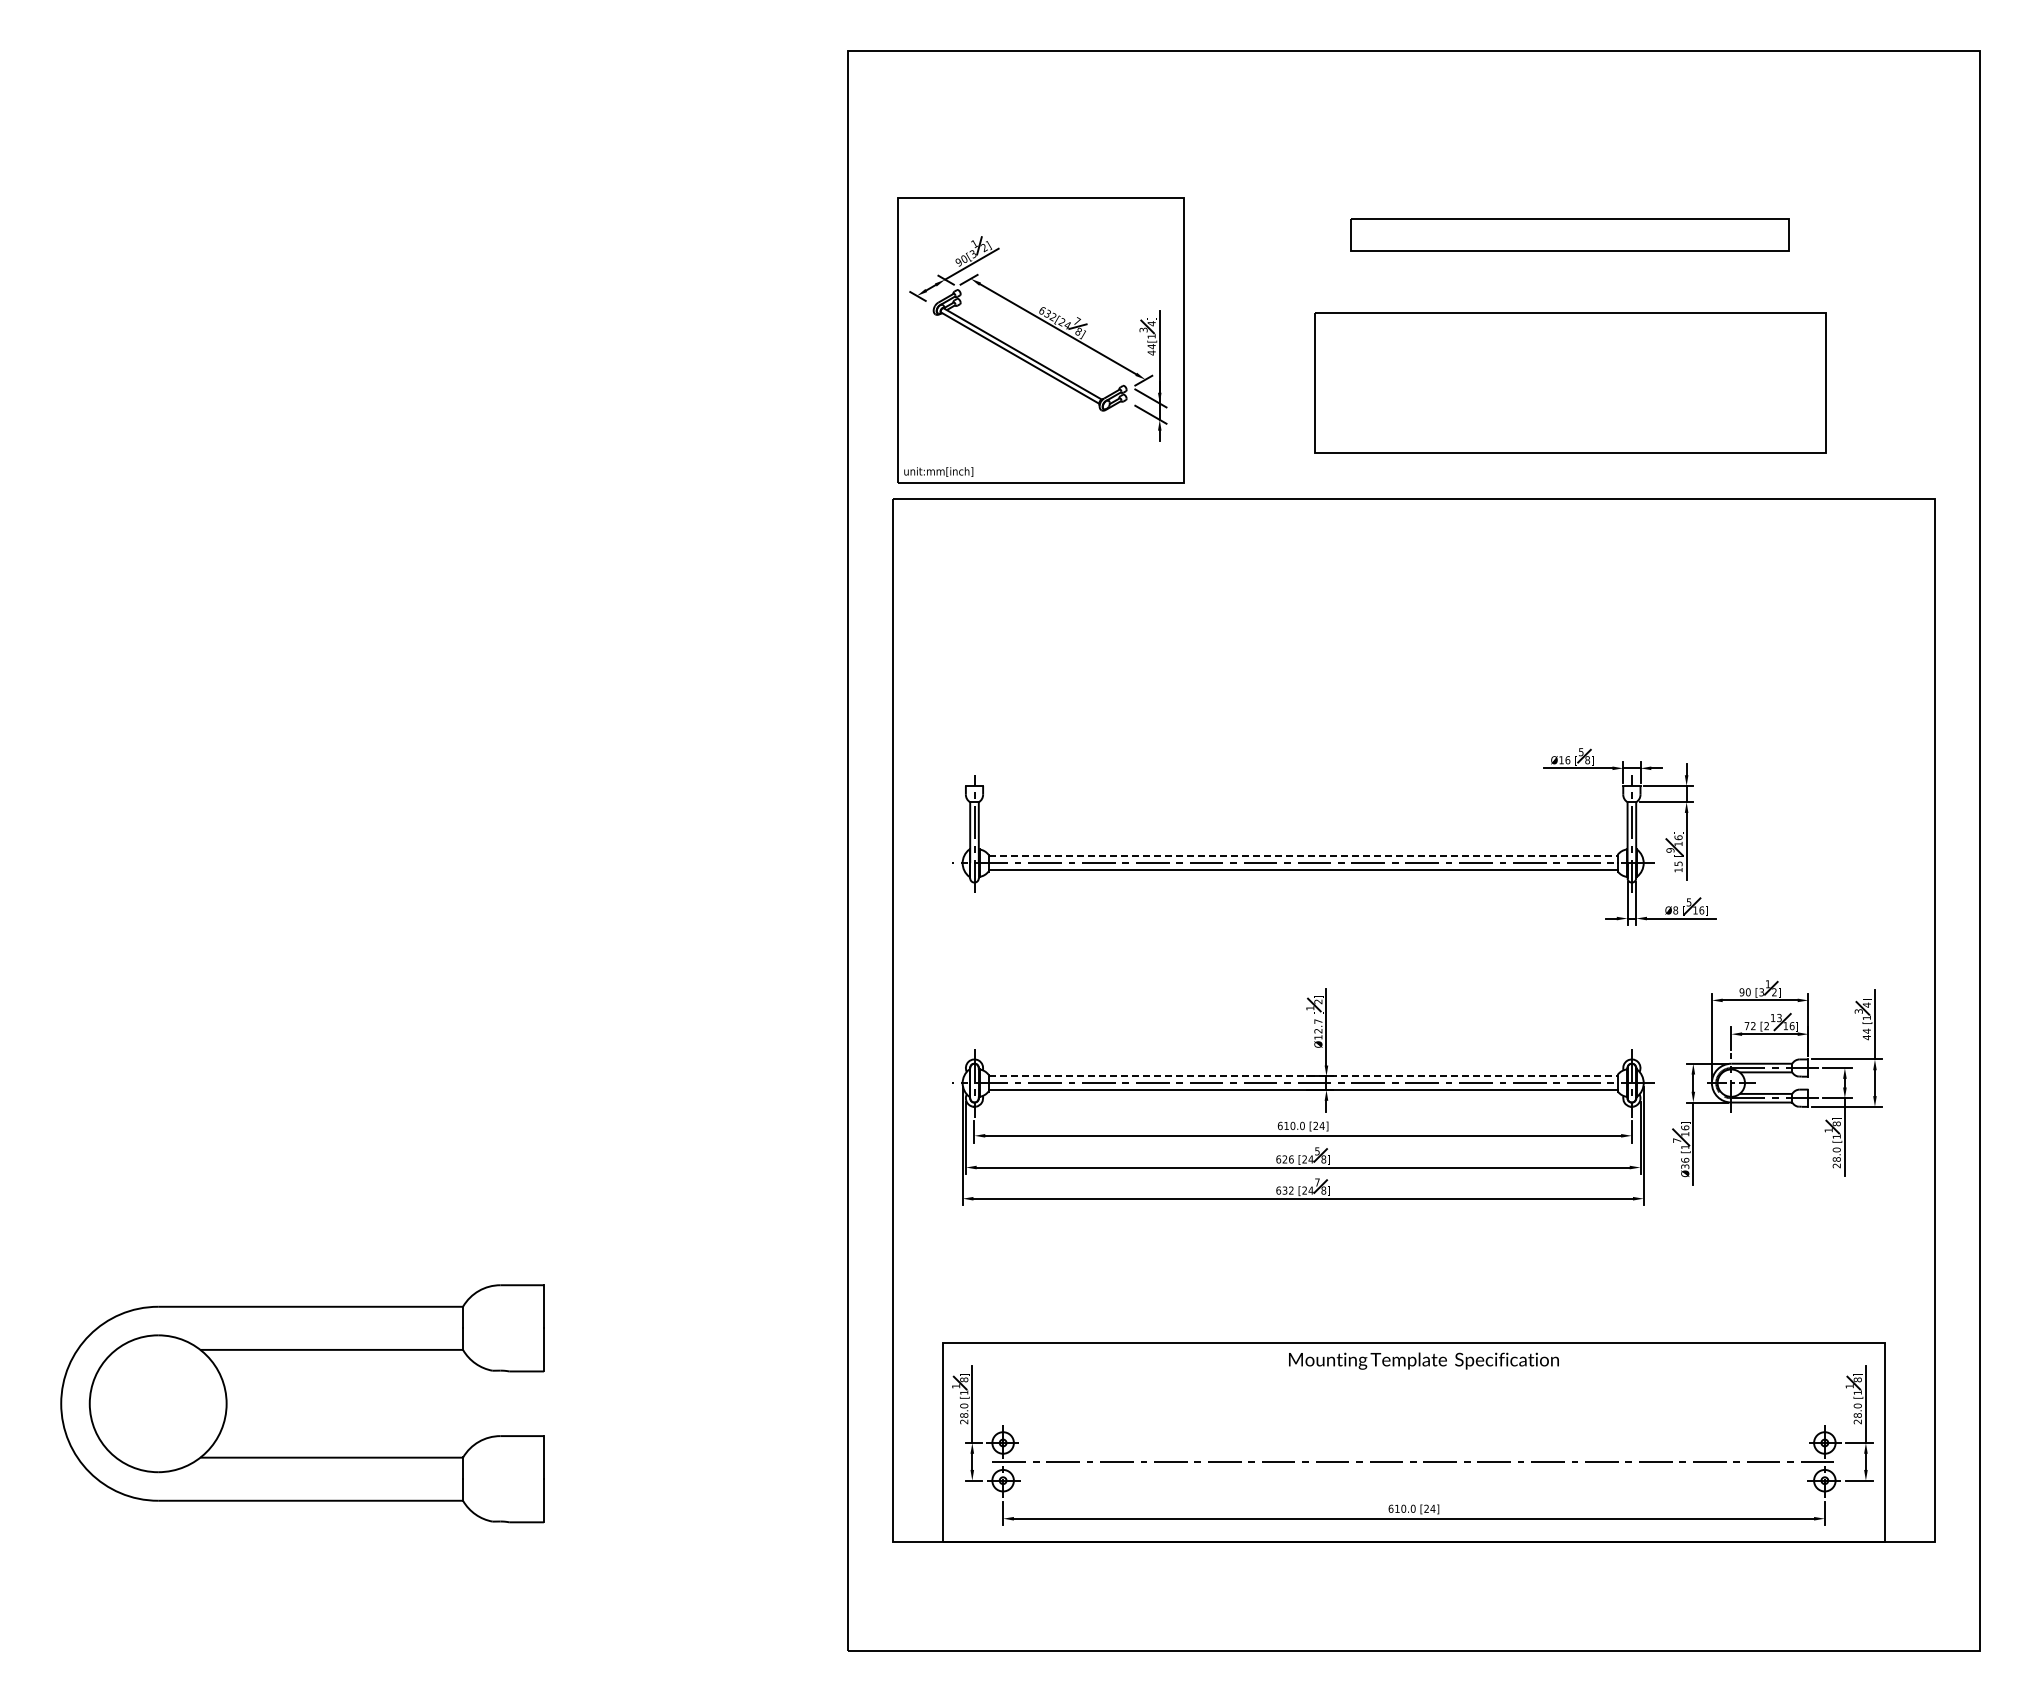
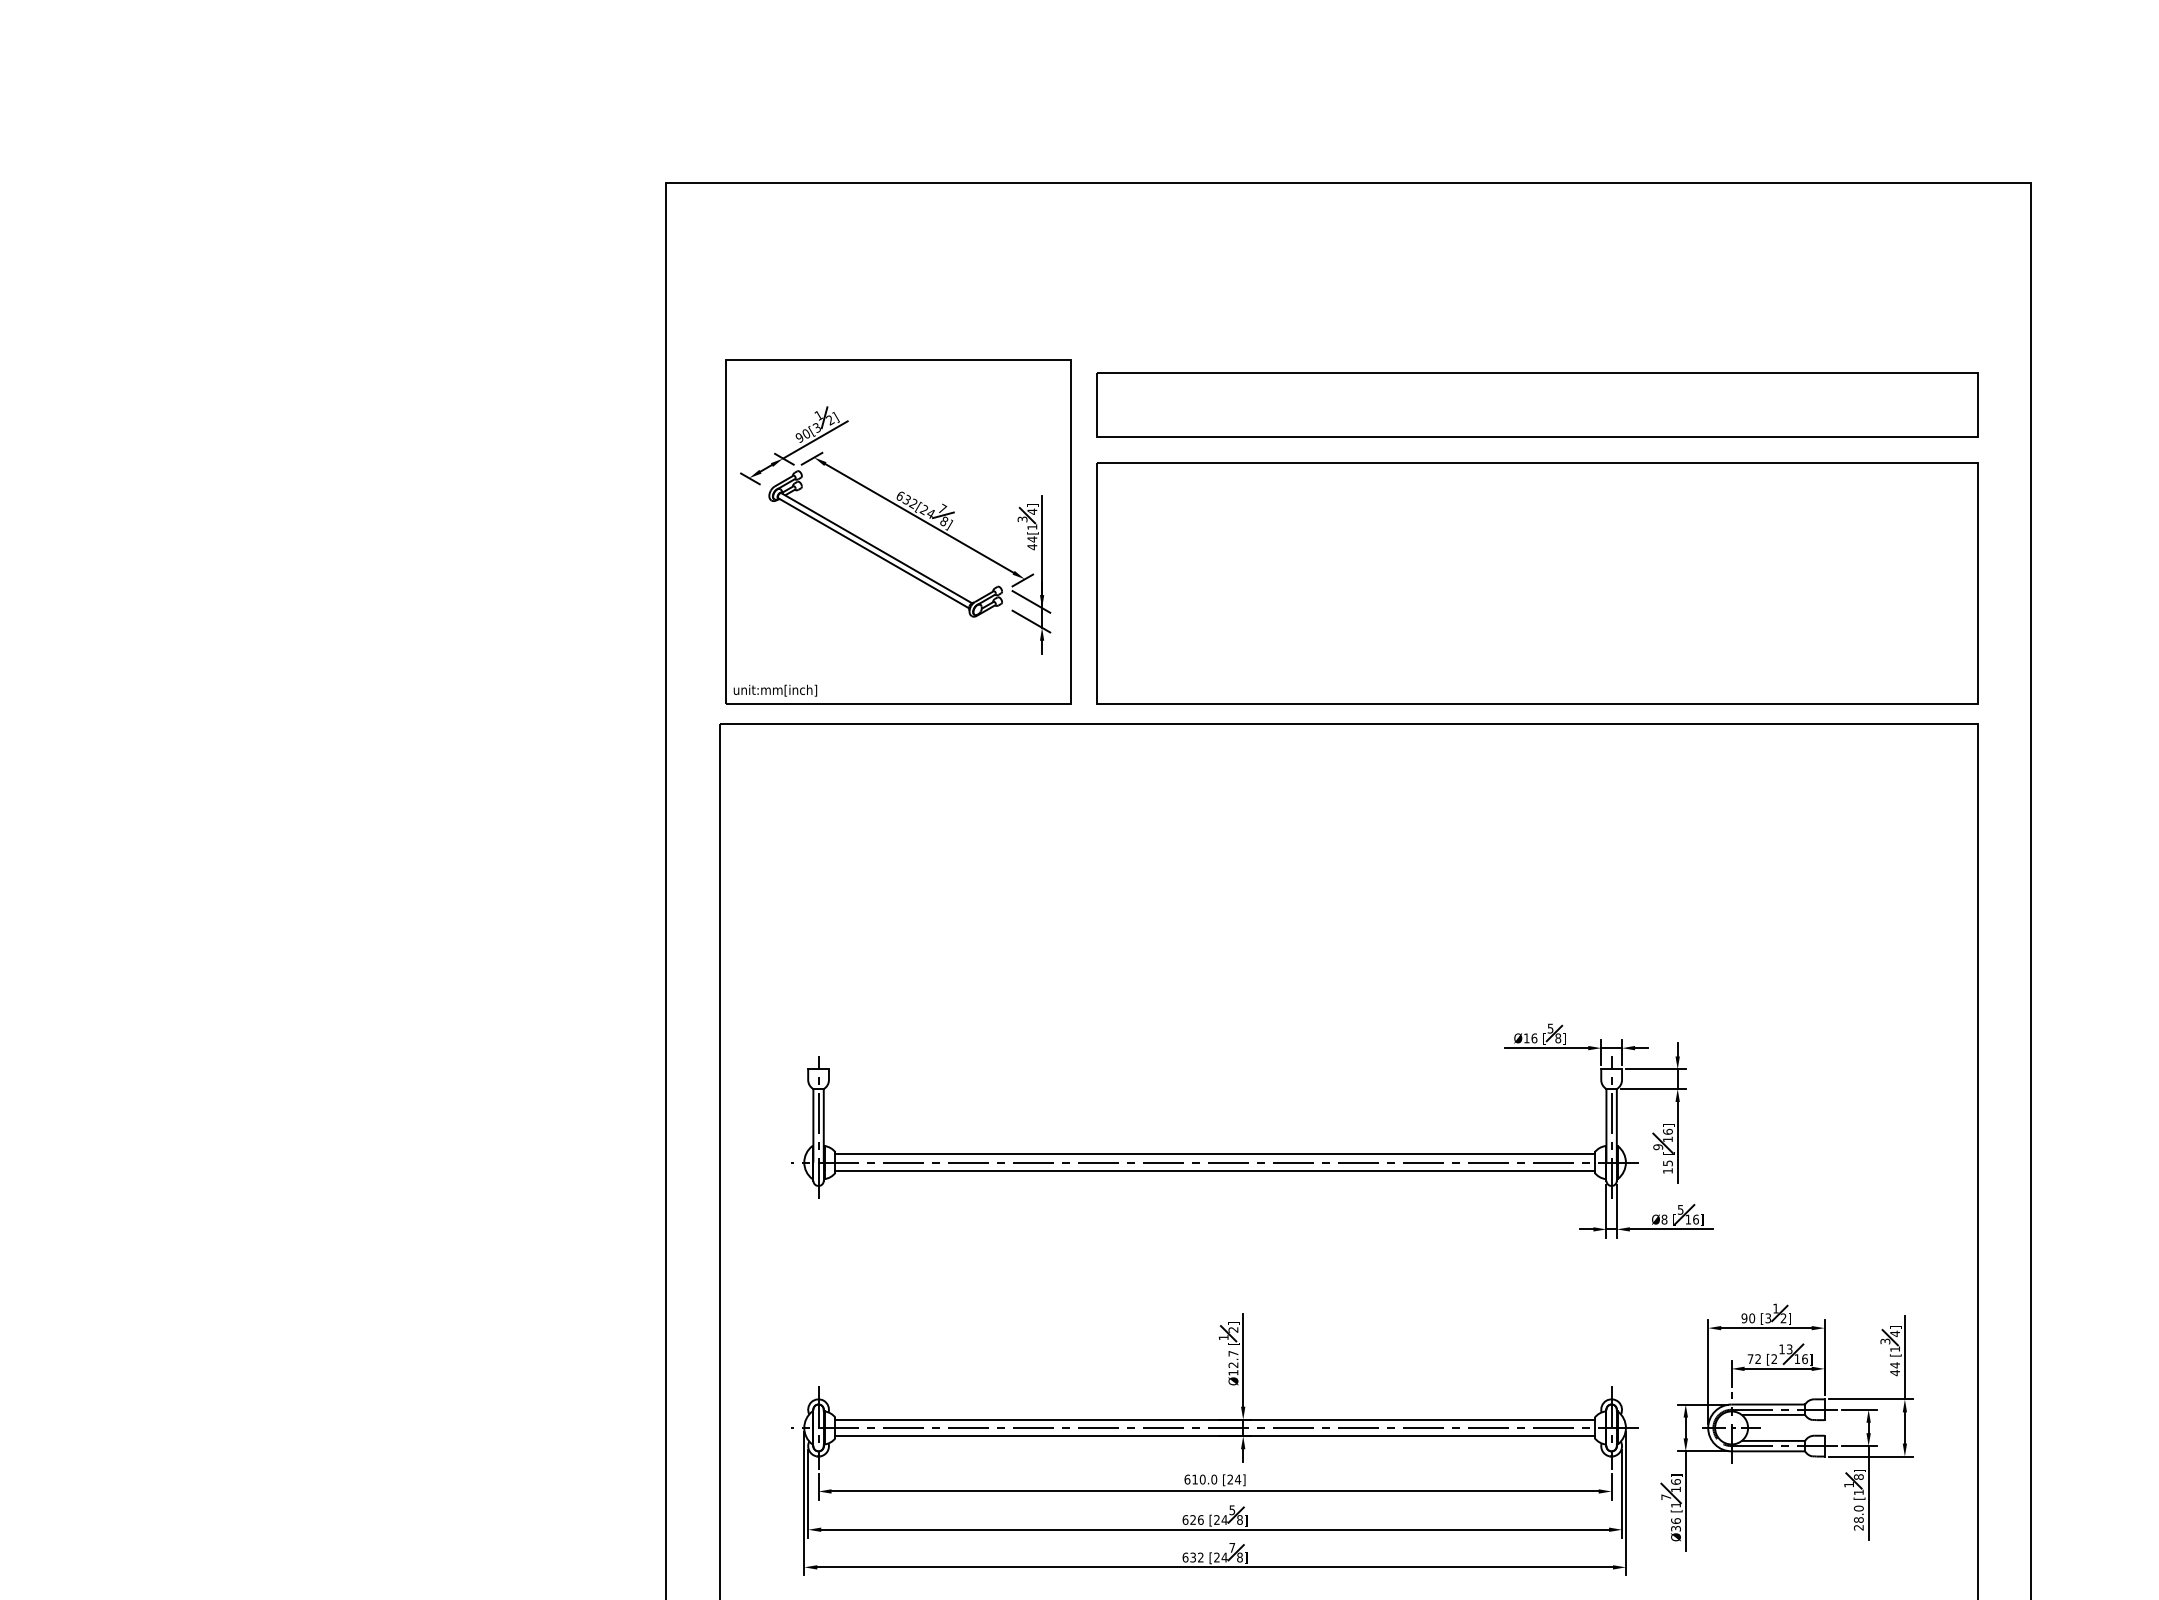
part: (1569, 234) -> (1536, 404), size x1.67
part: (1569, 382) -> (1536, 582), size x1.43
line: (1303, 856) -> (1215, 1154), dashed -> solid
line: (1303, 1076) -> (1215, 1419), dashed -> solid

